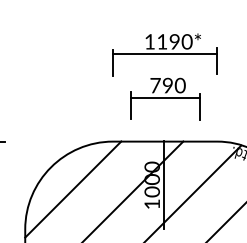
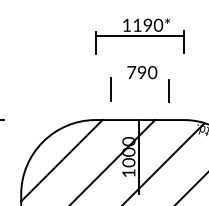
part: (164, 54) -> (139, 36), moved
line: (164, 97) -> (139, 82), removed

